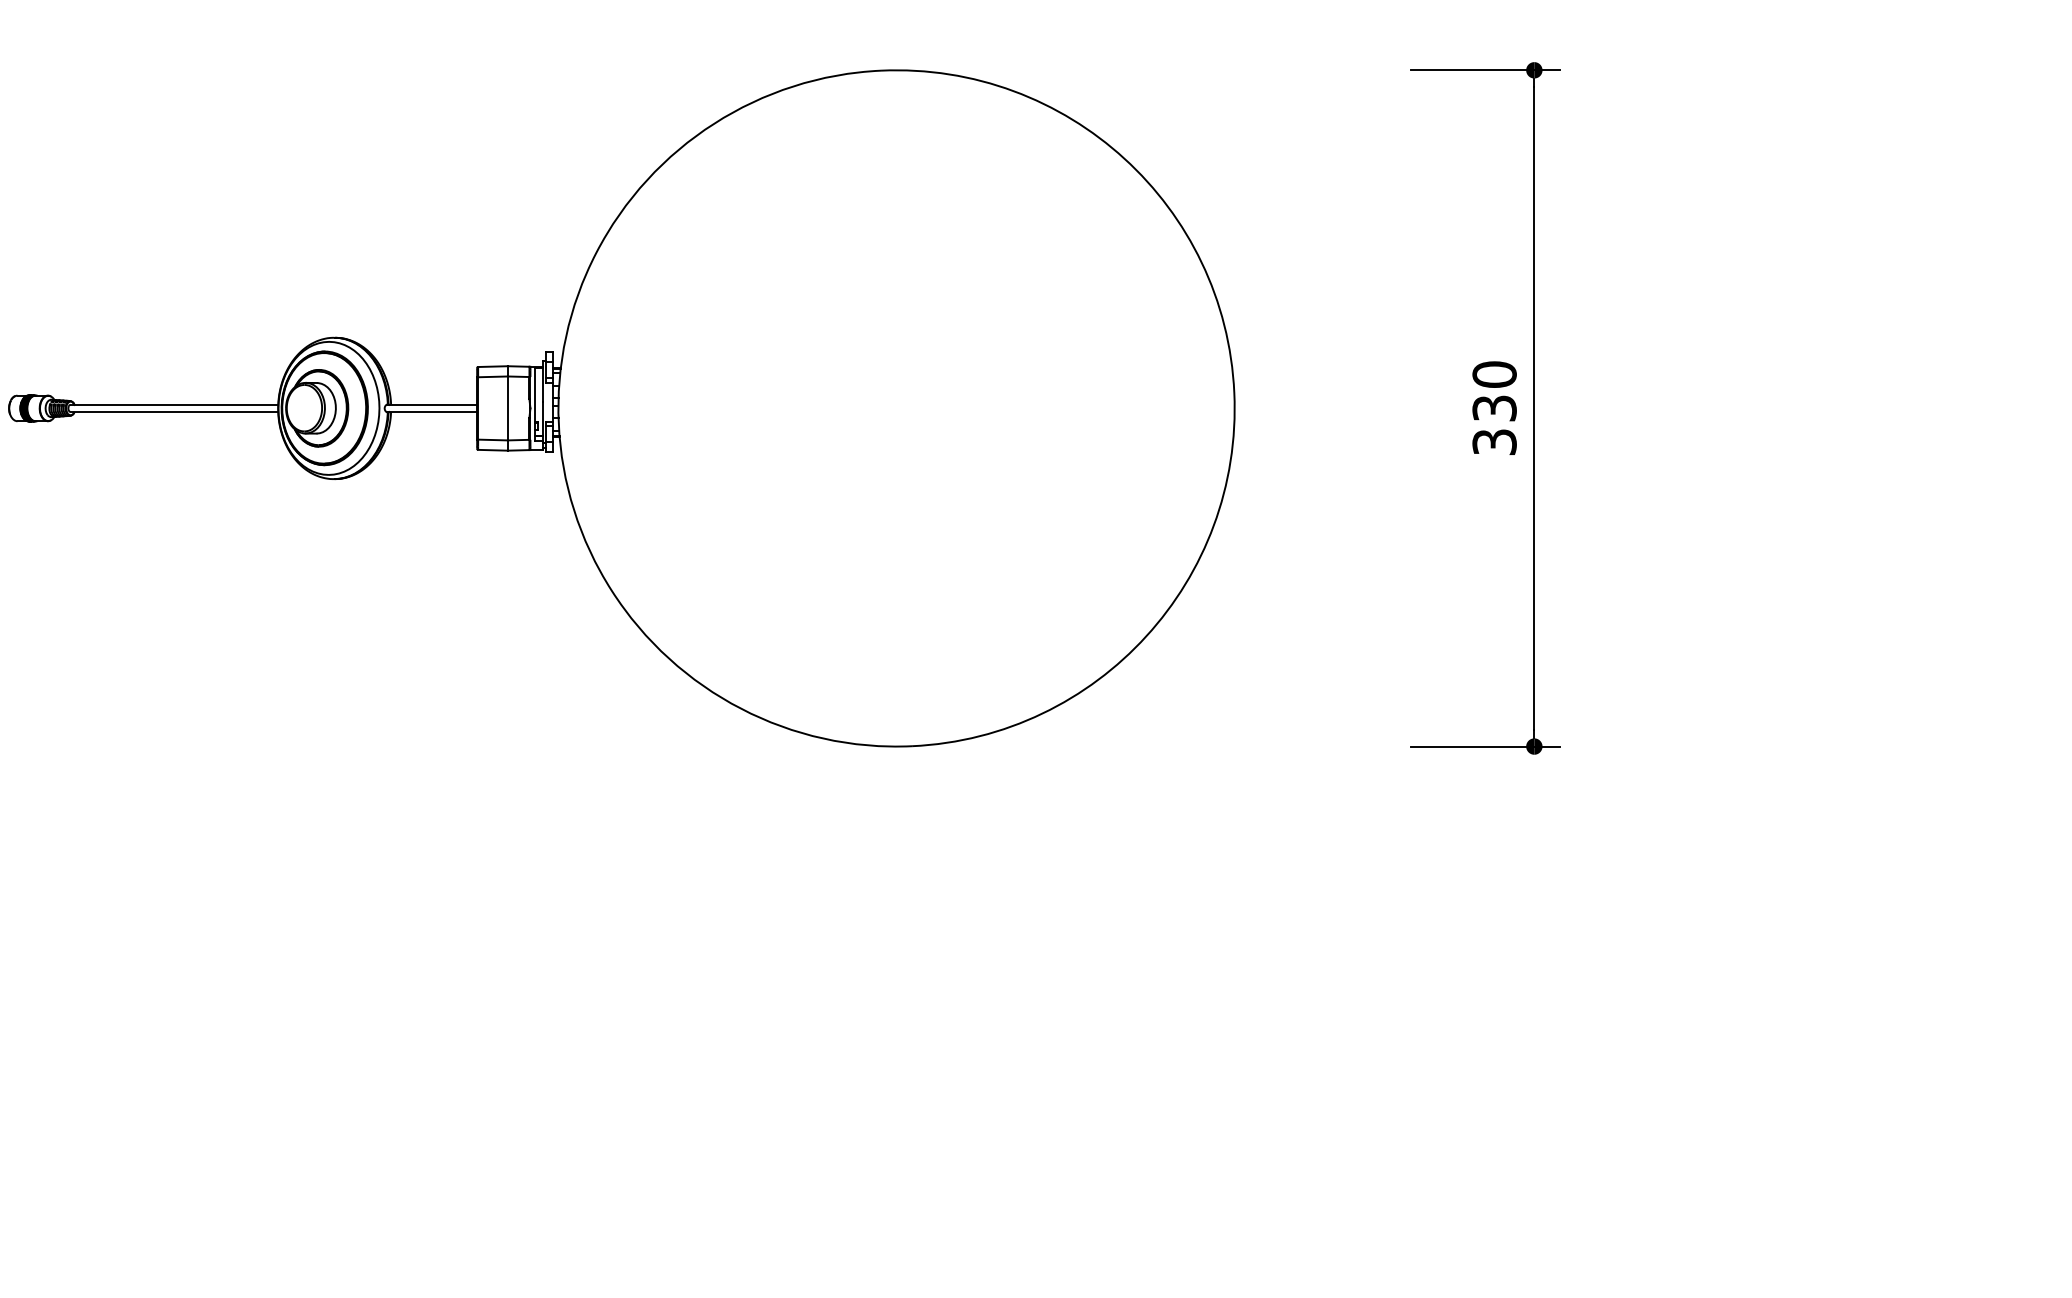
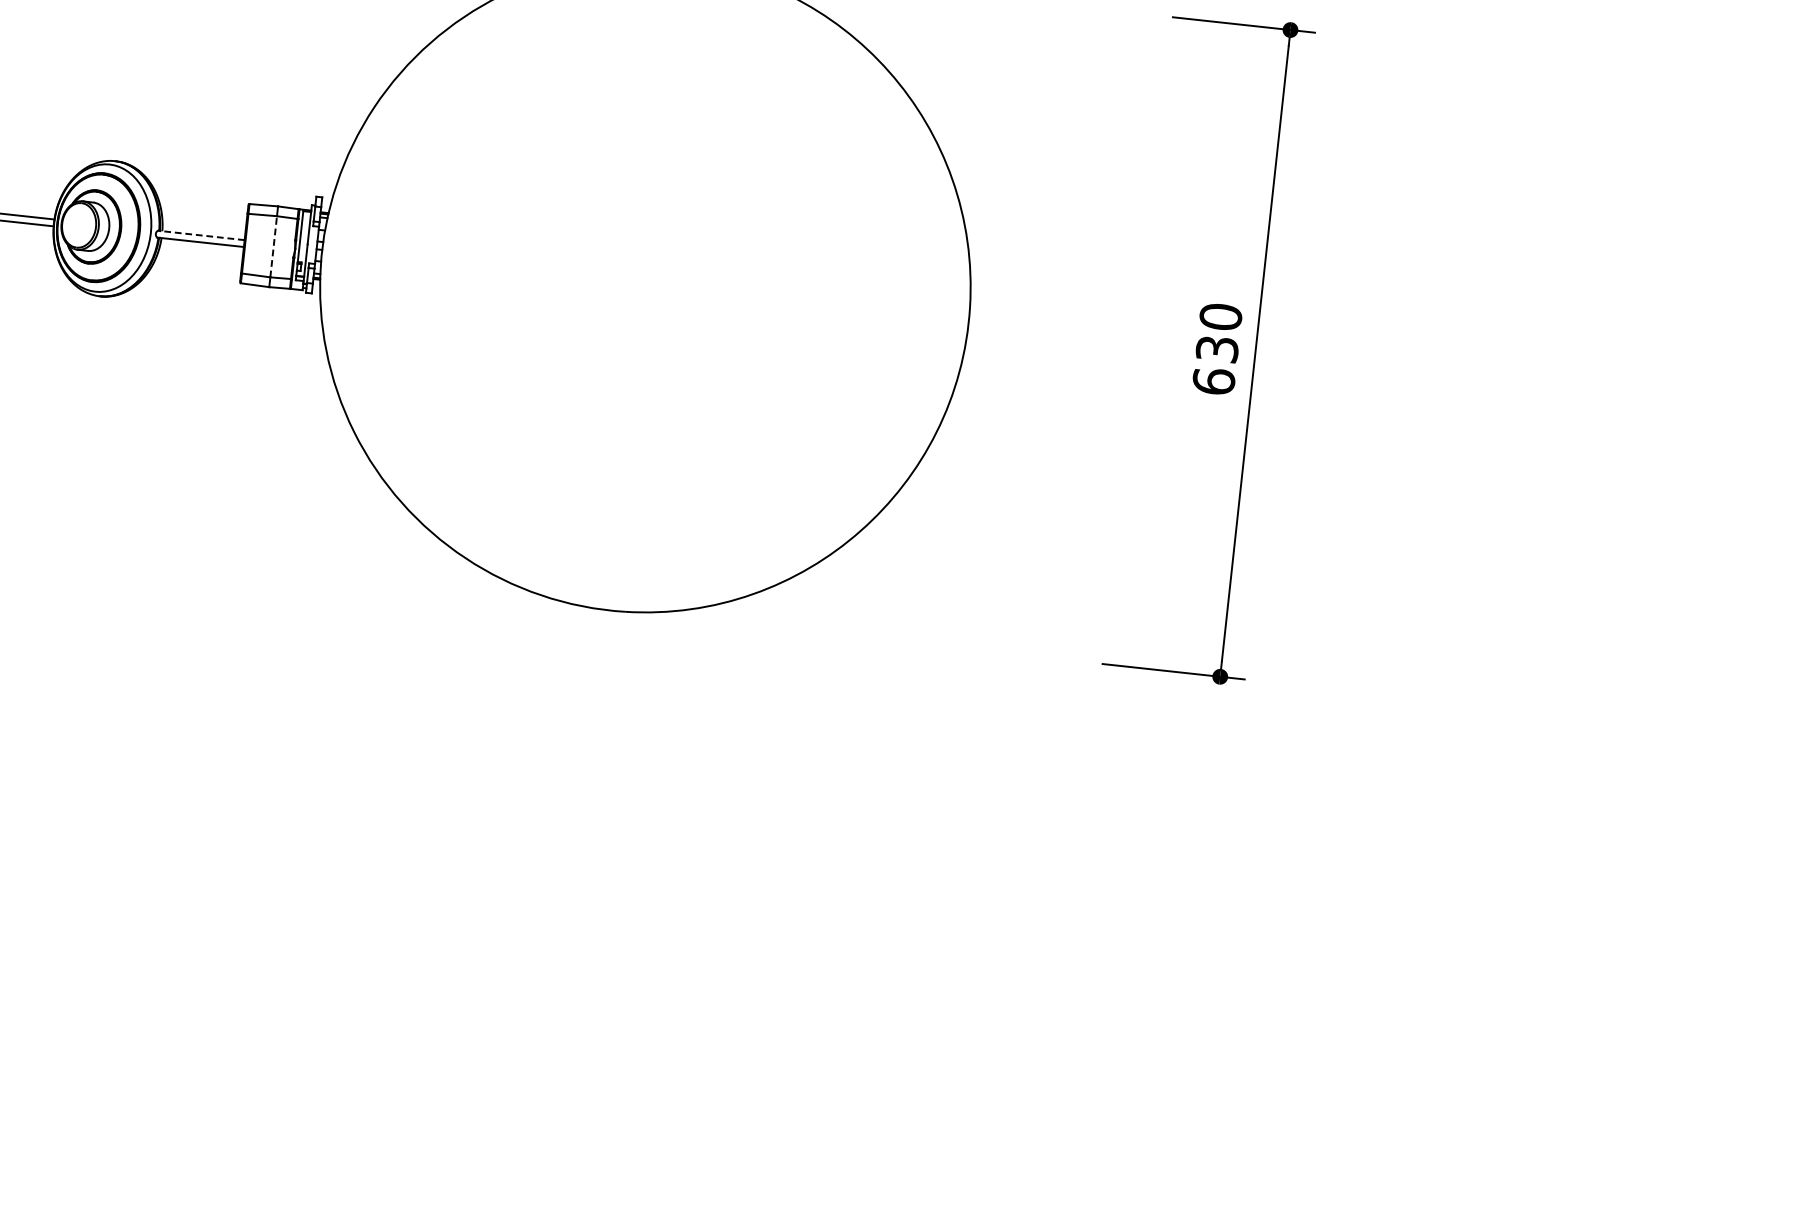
line: (431, 404) -> (201, 235), solid -> dashed
line: (507, 408) -> (273, 246), solid -> dashed
text: (1494, 441) -> (1213, 380), 330 -> 630

